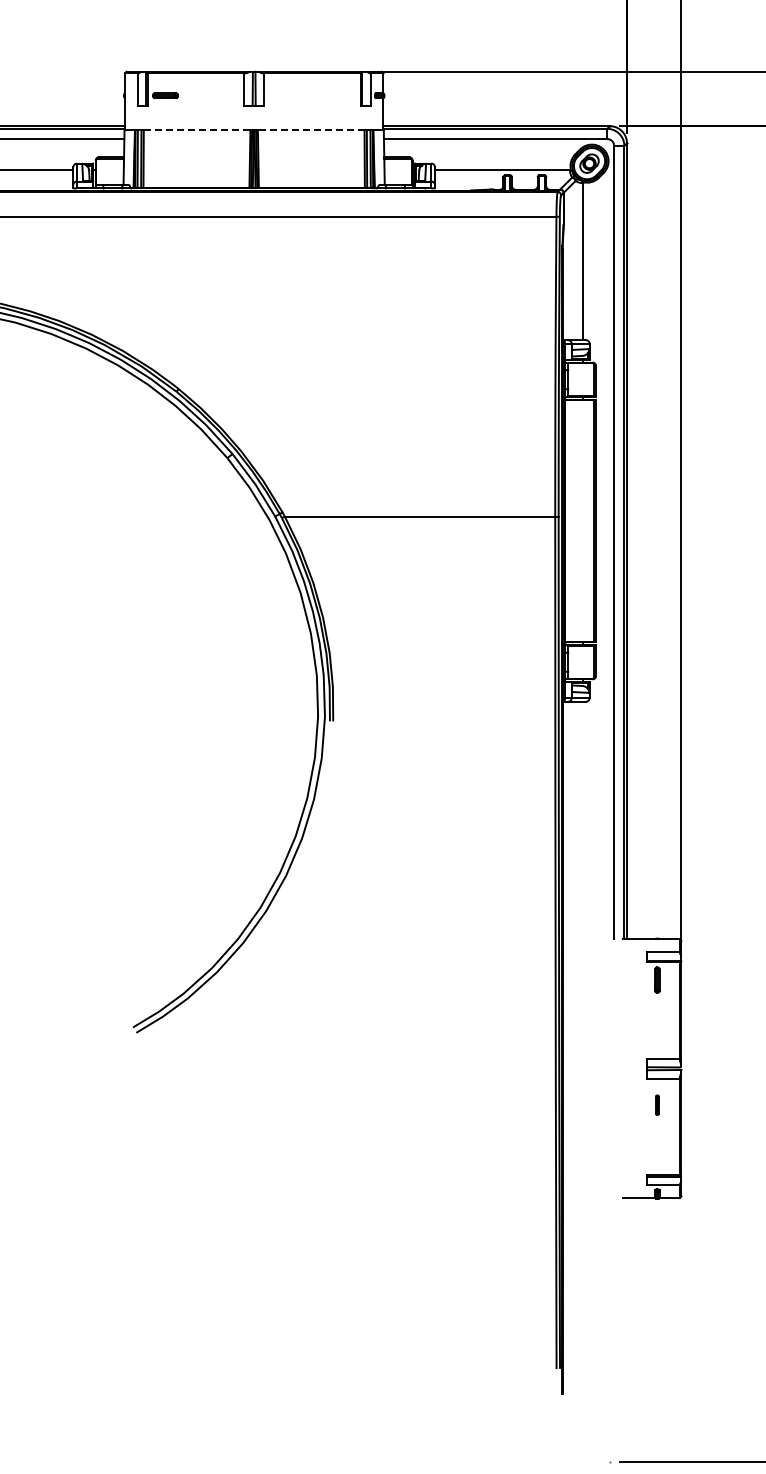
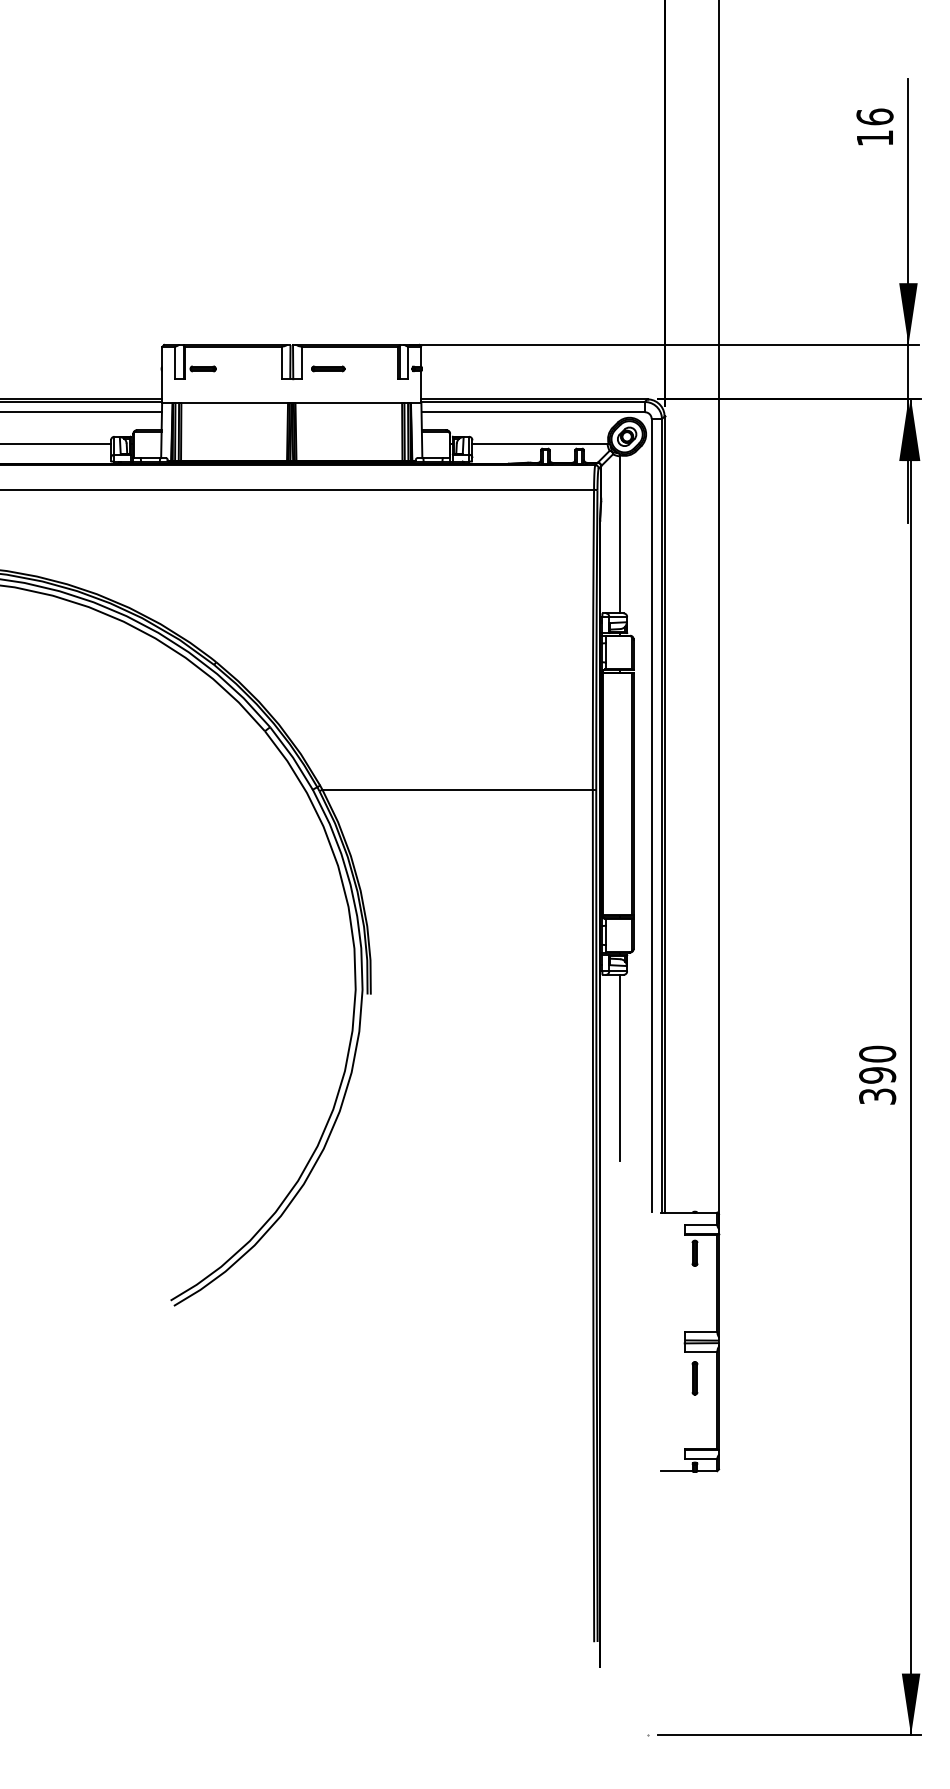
part: (290, 95) -> (328, 368), added
line: (196, 130) -> (234, 403), dashed -> solid
line: (310, 130) -> (348, 403), dashed -> solid
line: (582, 794) -> (620, 1067), added
part: (656, 1105) -> (694, 1378), size x1.67

